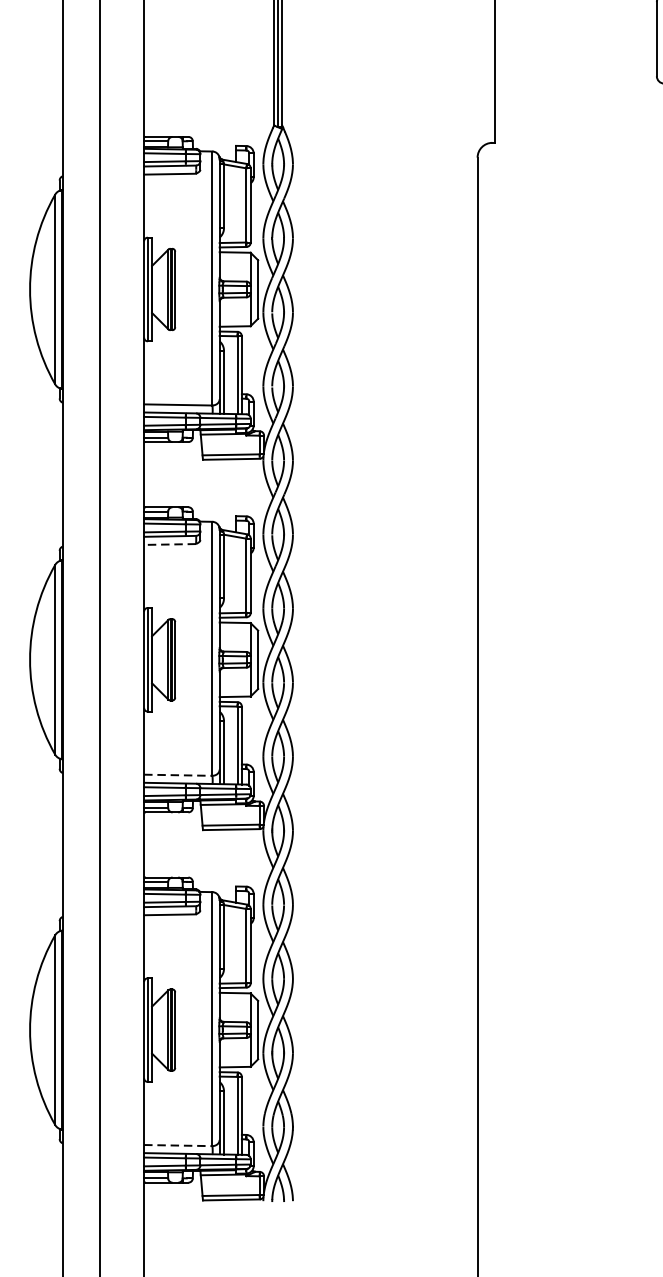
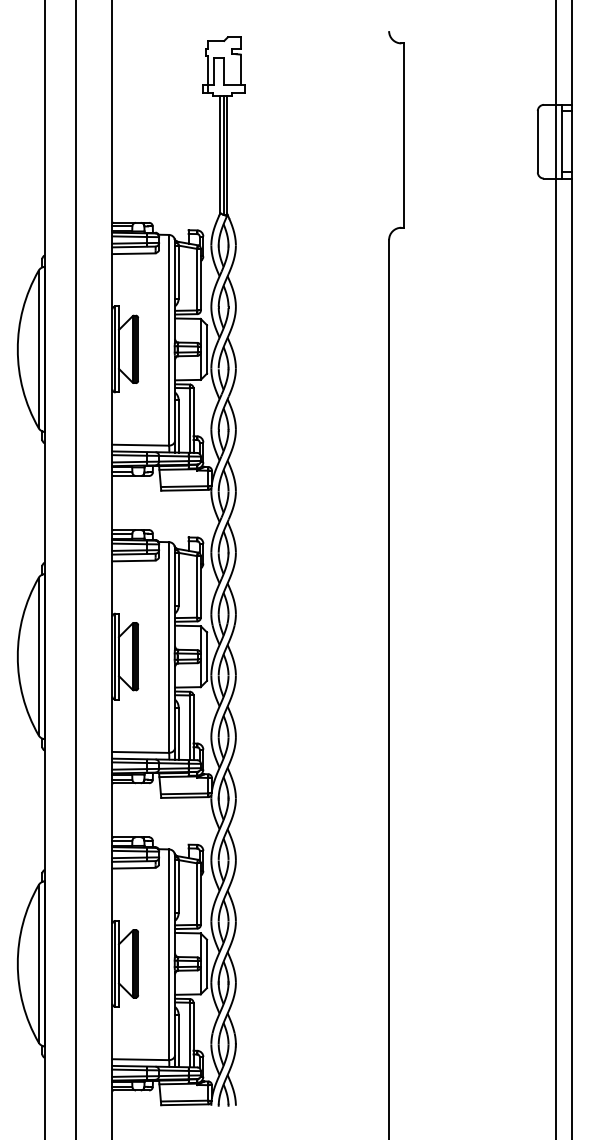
line: (169, 543) -> (133, 560), dashed -> solid
line: (179, 775) -> (141, 752), dashed -> solid
line: (179, 1145) -> (141, 1059), dashed -> solid

